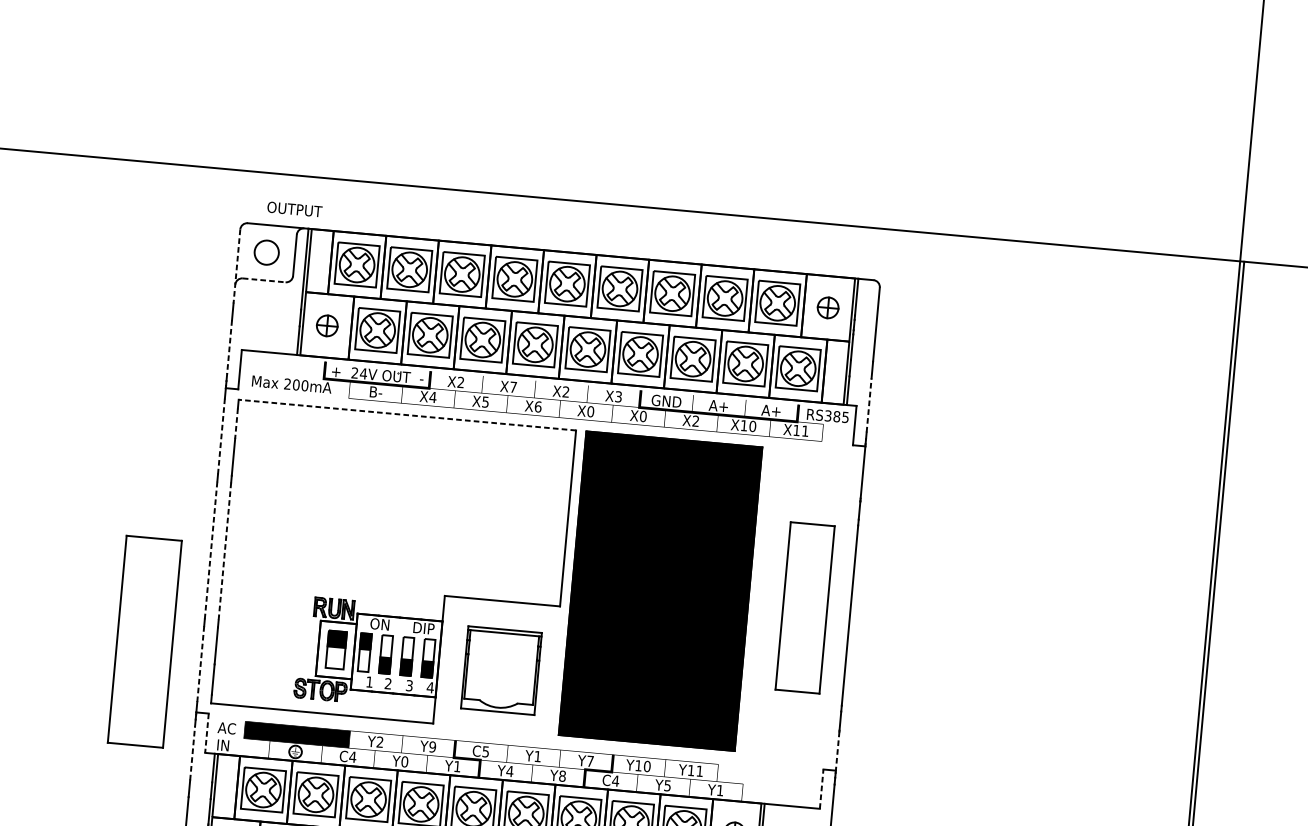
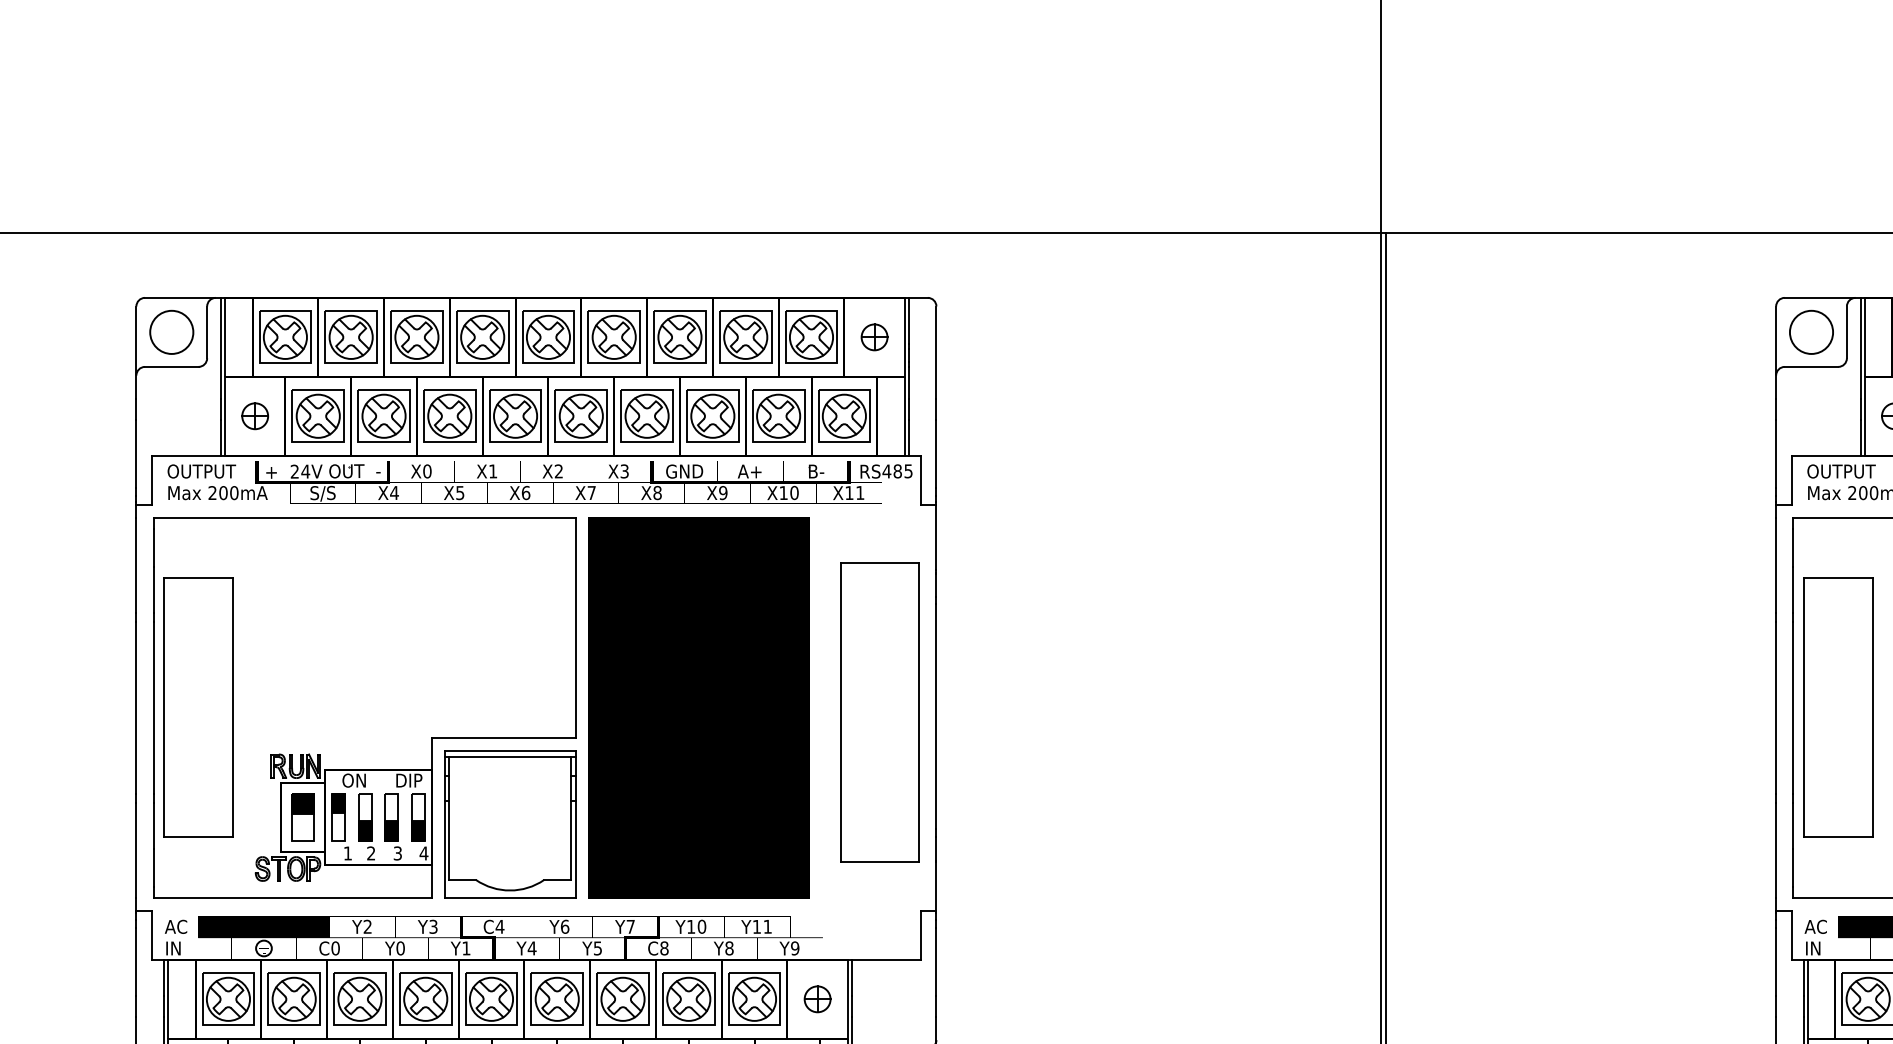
text: (294, 209) -> (201, 471), moved
circle: (266, 252) -> (171, 331), size x1.43
line: (236, 267) -> (136, 353), dashed -> solid
line: (263, 280) -> (171, 366), dashed -> solid
line: (229, 347) -> (136, 453), dashed -> solid
text: (460, 382) -> (427, 471), X2 -> X0
text: (513, 387) -> (493, 471), X7 -> X1
text: (375, 392) -> (322, 493), B- -> S/S
line: (869, 405) -> (936, 453), dashed -> solid
text: (771, 410) -> (815, 471), A+ -> B-
text: (590, 412) -> (591, 493), X0 -> X7
line: (407, 414) -> (364, 517), dashed -> solid
text: (827, 415) -> (886, 471), RS385 -> RS485
text: (643, 416) -> (657, 492), X0 -> X8
text: (696, 421) -> (723, 493), X2 -> X9
line: (236, 423) -> (153, 547), dashed -> solid
line: (221, 435) -> (136, 564), dashed -> solid
line: (211, 550) -> (136, 707), dashed -> solid
line: (224, 552) -> (153, 708), dashed -> solid
part: (804, 608) -> (879, 712), size x1.43
part: (144, 641) -> (198, 707), moved
line: (200, 663) -> (136, 849), dashed -> solid
part: (501, 670) -> (510, 824), size x1.43
line: (206, 733) -> (151, 935), dashed -> solid
text: (432, 746) -> (433, 926), Y9 -> Y3
text: (485, 751) -> (499, 926), C5 -> C4
line: (837, 751) -> (936, 886), dashed -> solid
line: (192, 753) -> (136, 961), dashed -> solid
text: (538, 756) -> (565, 926), Y1 -> Y6
text: (352, 757) -> (335, 948), C4 -> C0
text: (562, 776) -> (597, 948), Y8 -> Y5
text: (615, 781) -> (664, 948), C4 -> C8
text: (667, 785) -> (729, 948), Y5 -> Y8
line: (821, 789) -> (920, 935), dashed -> solid
text: (720, 790) -> (795, 948), Y1 -> Y9

